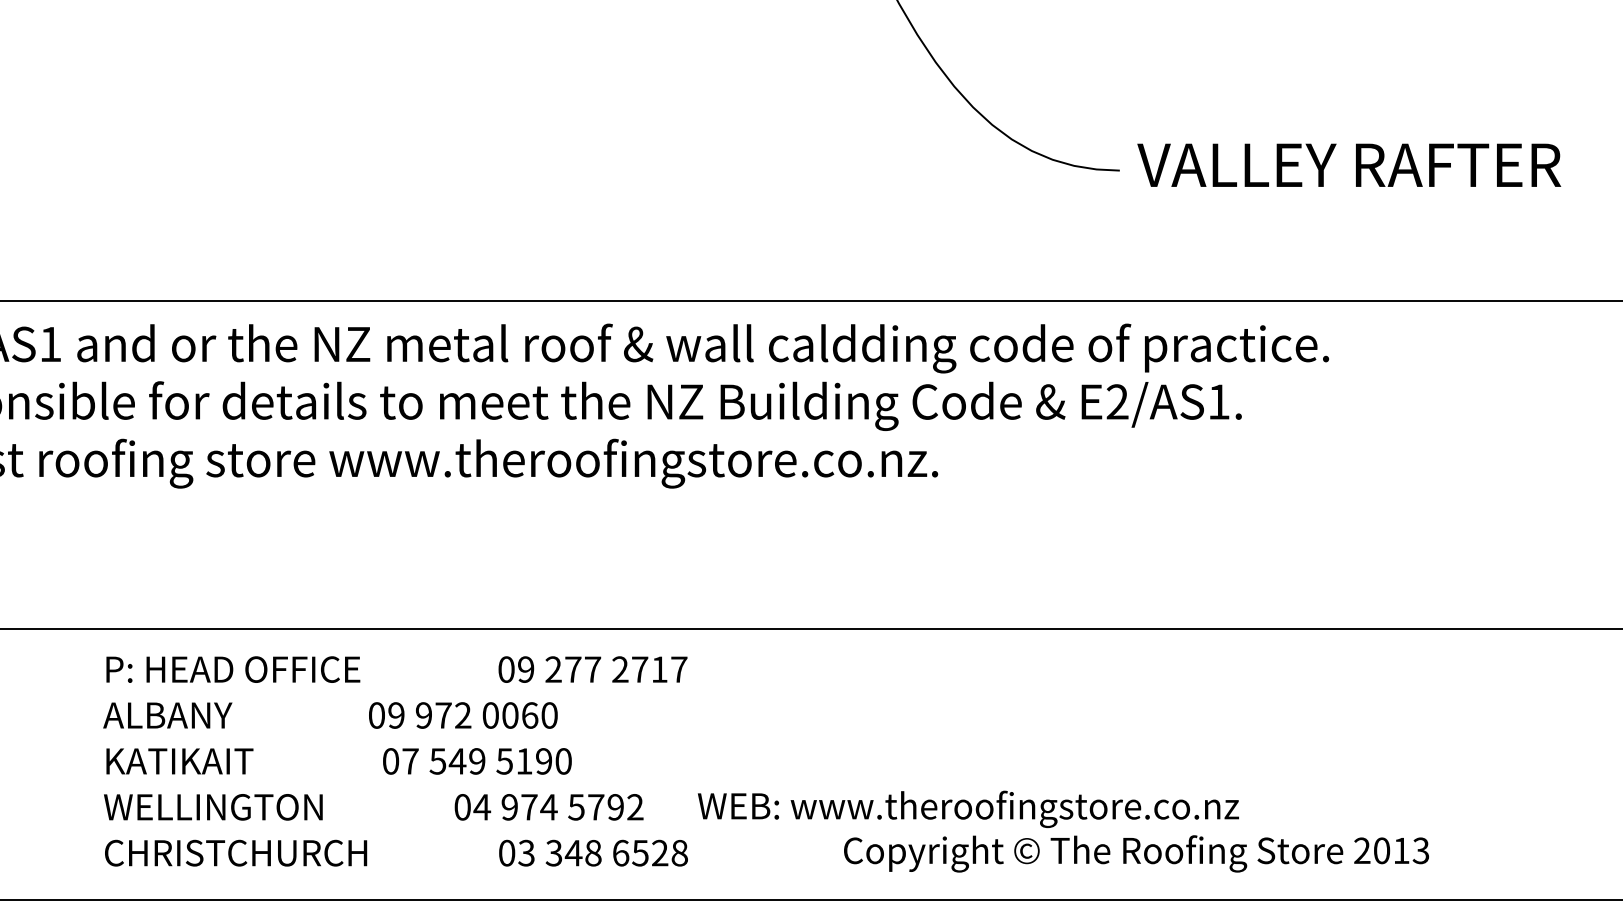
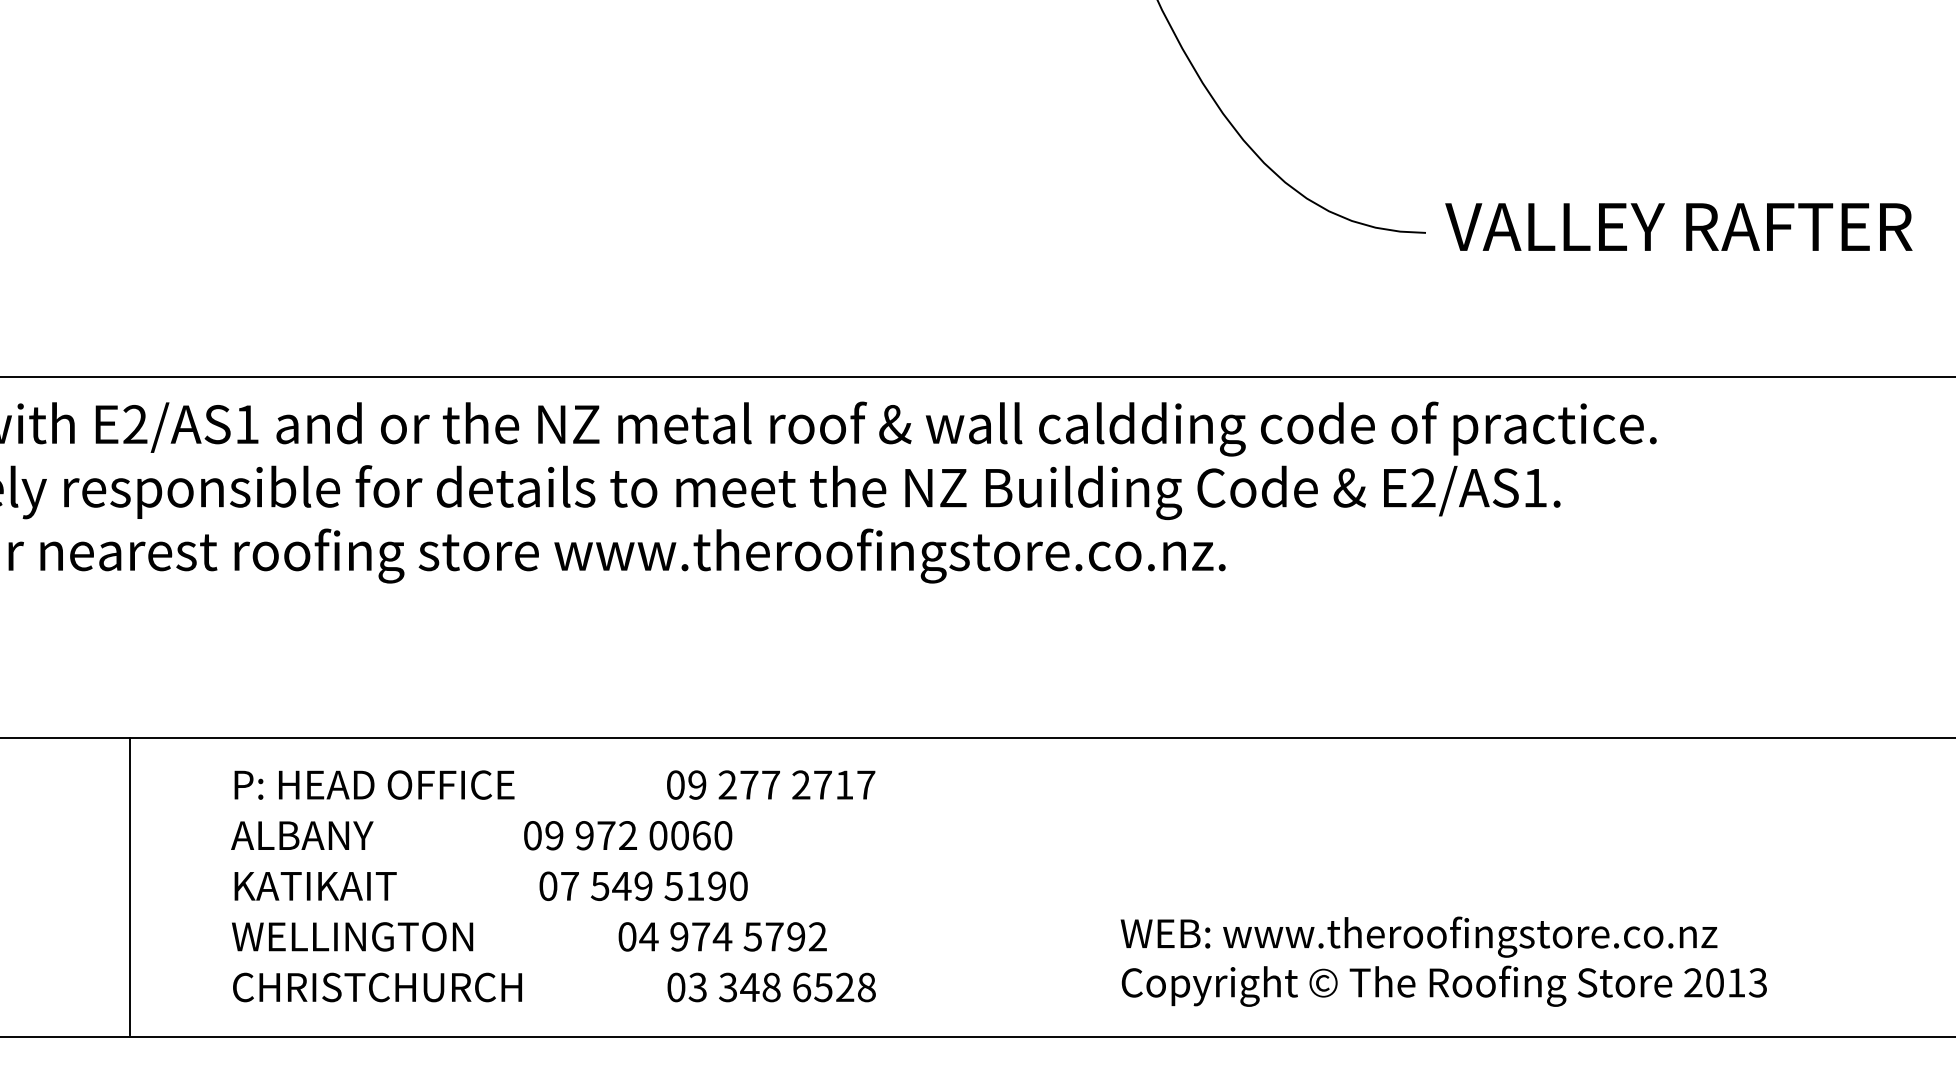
text: (395, 761) -> (553, 886), moved
text: (967, 808) -> (1418, 936), moved

